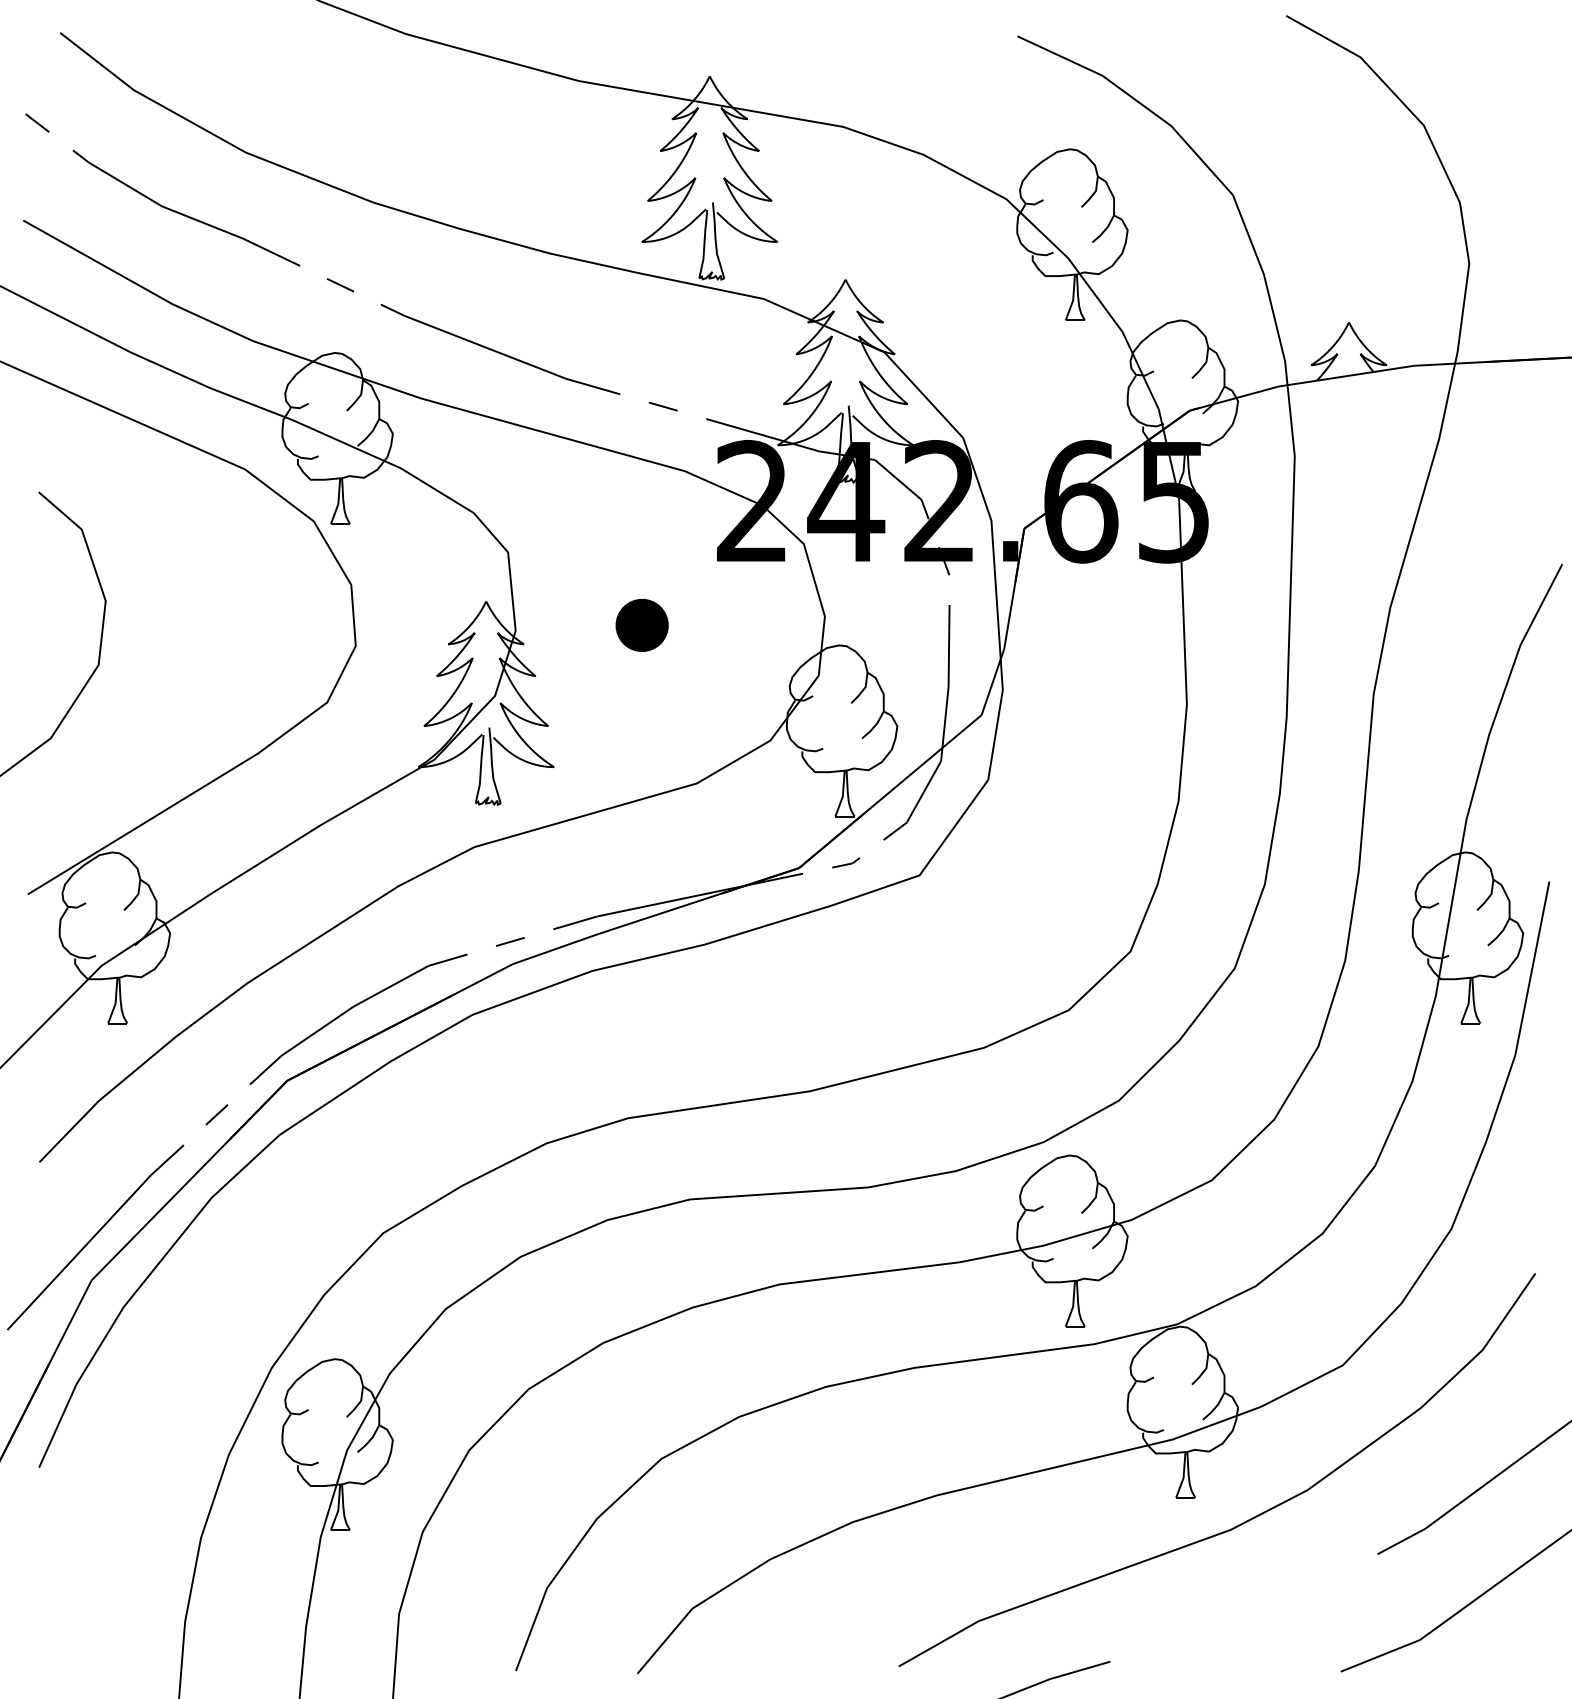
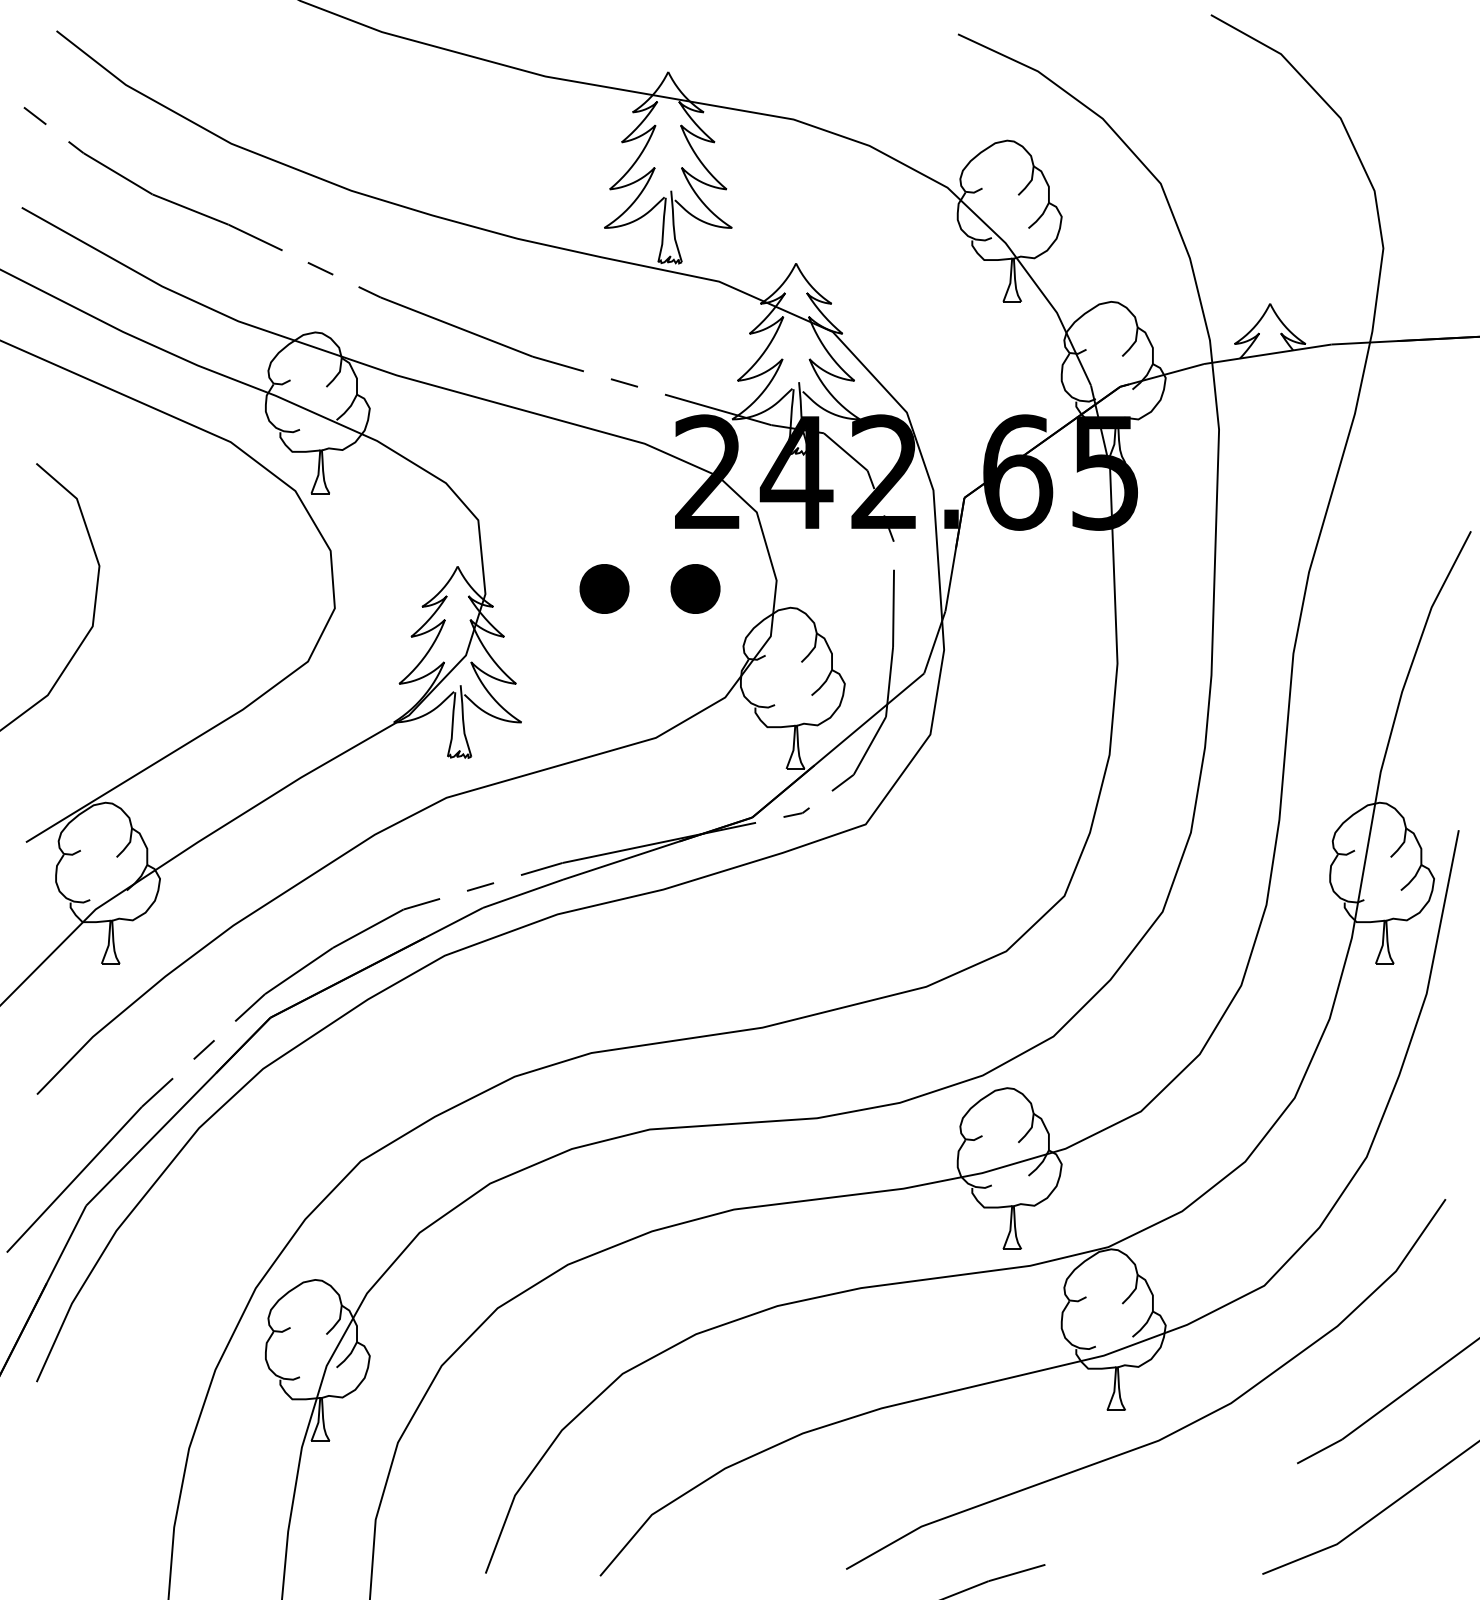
part: (738, 624) -> (695, 588), added

